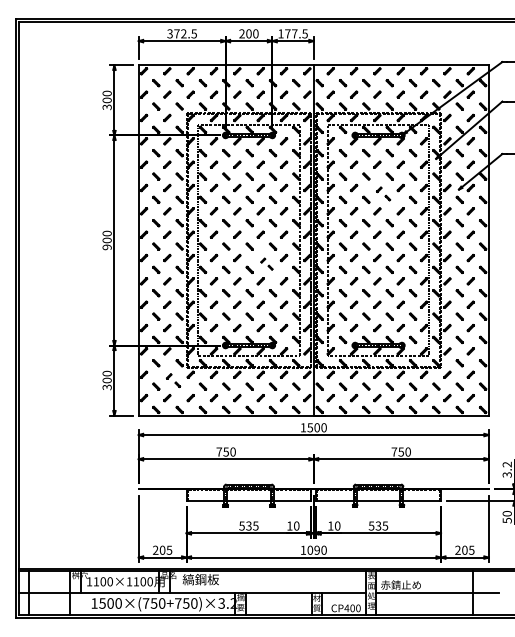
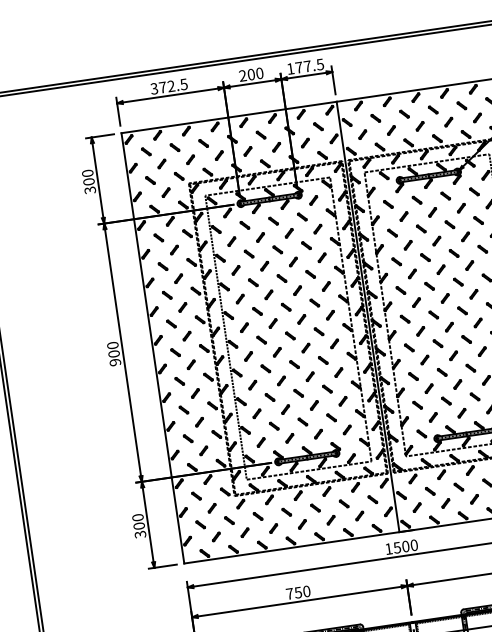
part: (383, 193) -> (445, 246), size x1.43
part: (266, 264) -> (314, 354), size x1.67
part: (173, 380) -> (220, 514), size x1.43

